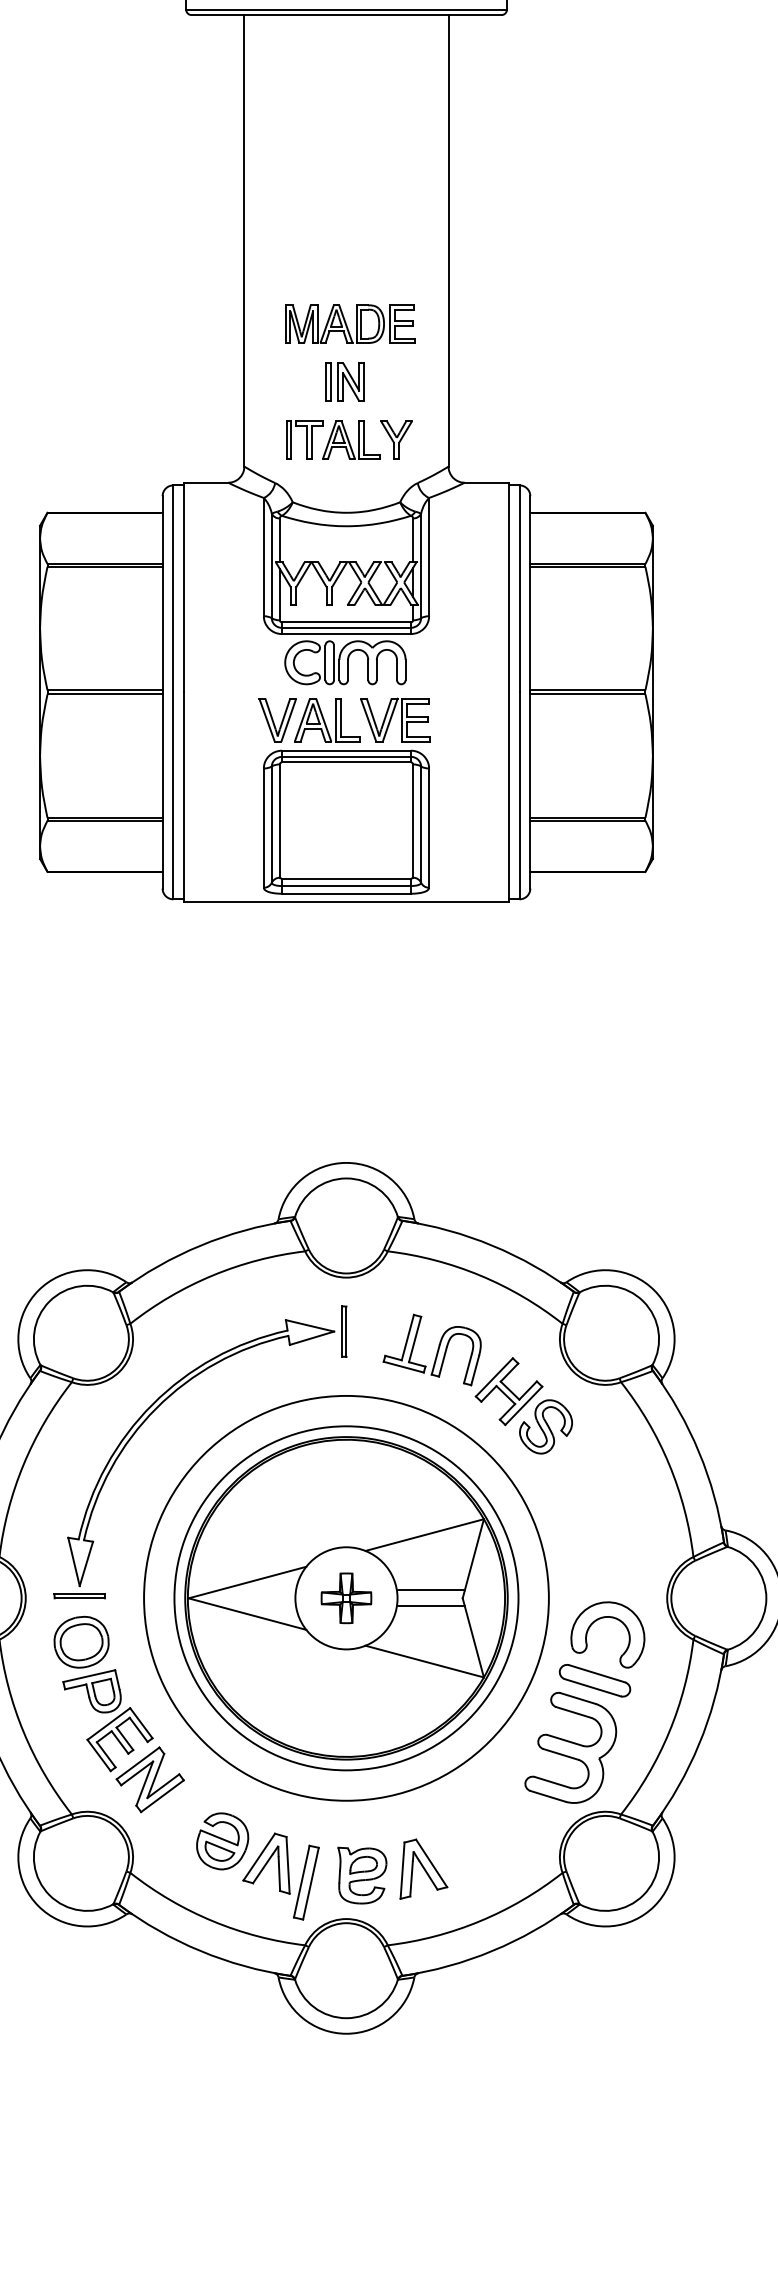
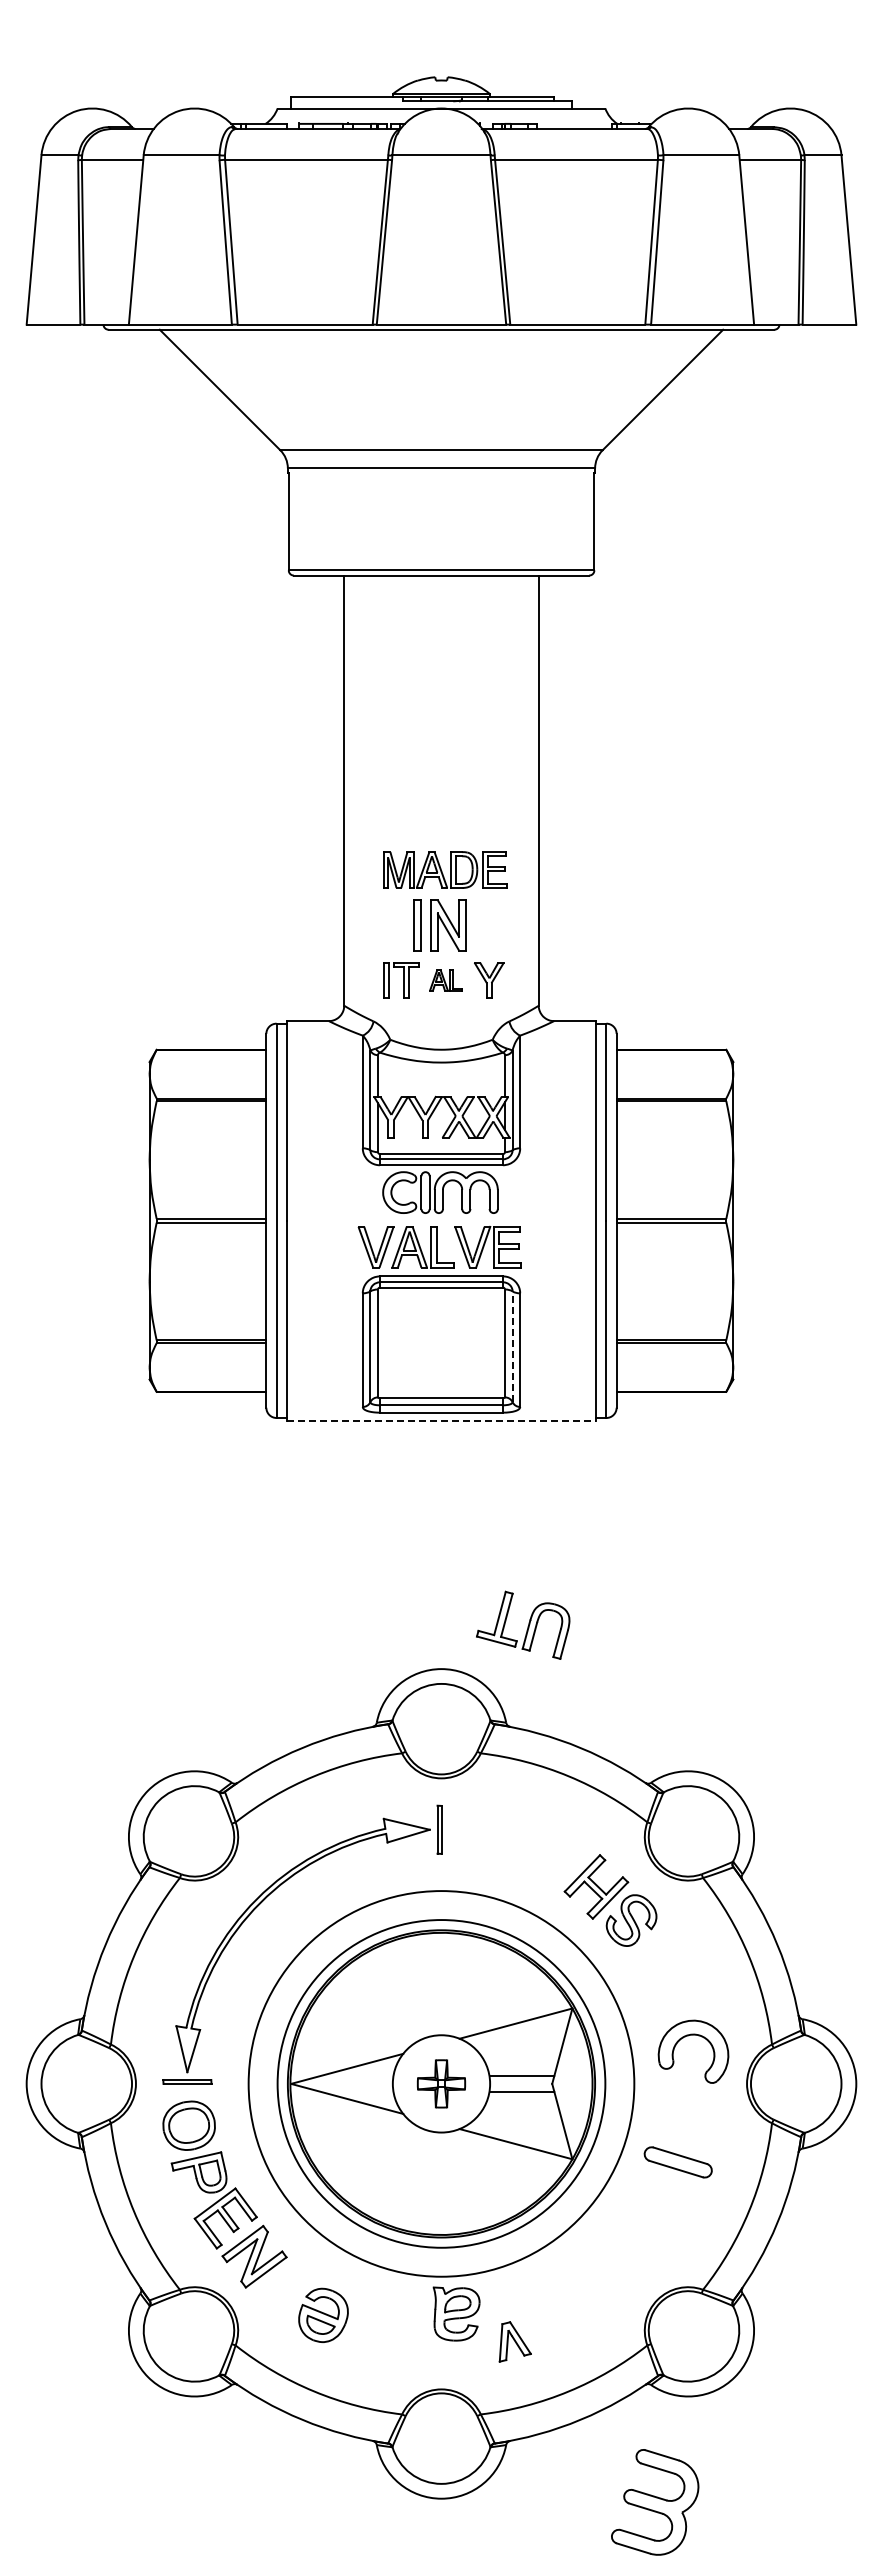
part: (344, 381) -> (439, 924), size x1.4
part: (350, 440) -> (445, 980), size x0.6
line: (421, 824) -> (512, 1346), solid -> dashed
line: (346, 901) -> (441, 1420), solid -> dashed
part: (432, 1349) -> (523, 1624), moved
part: (602, 1618) -> (688, 2036), moved
part: (571, 1748) -> (655, 2502), moved
part: (424, 1868) -> (515, 2341), size x0.7
part: (362, 1875) -> (456, 2313), moved
part: (281, 1876) -> (379, 2348), removed

